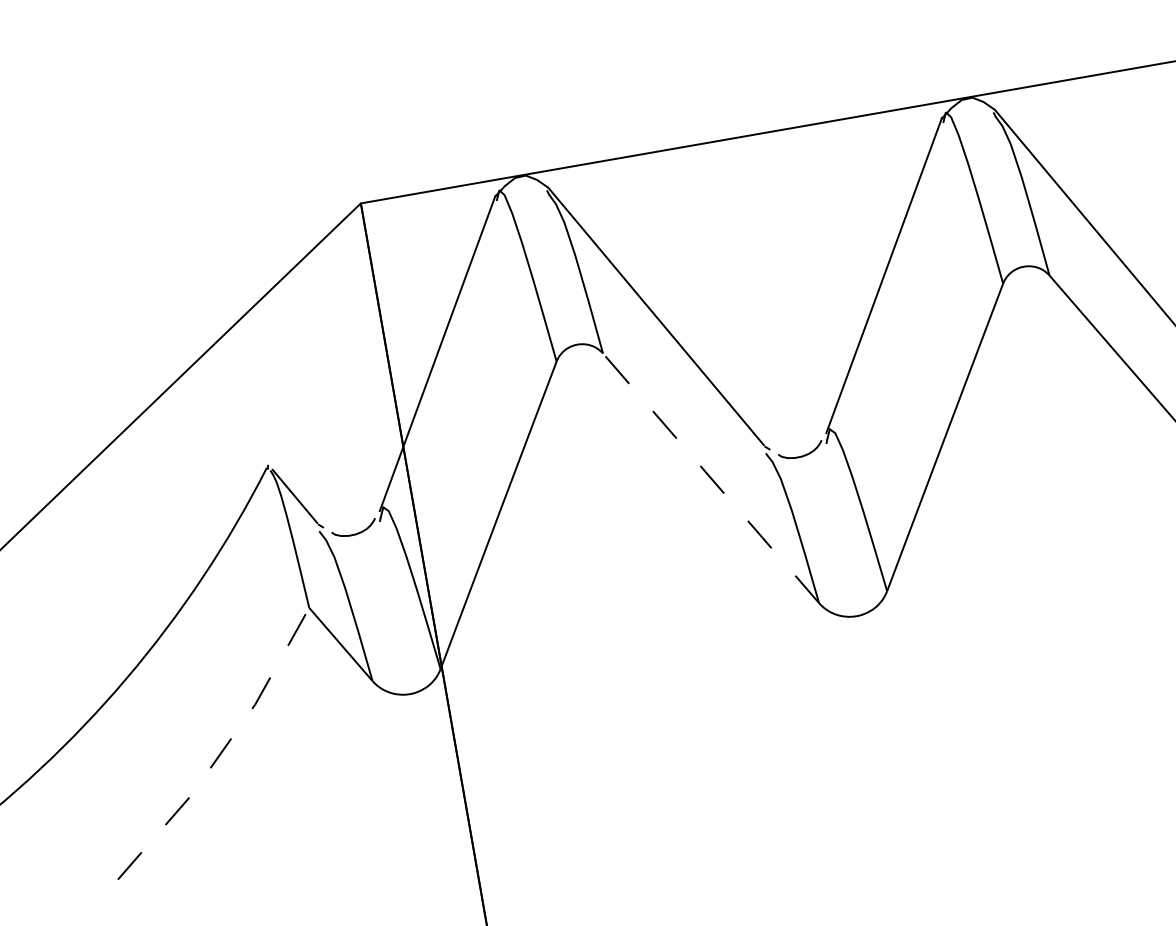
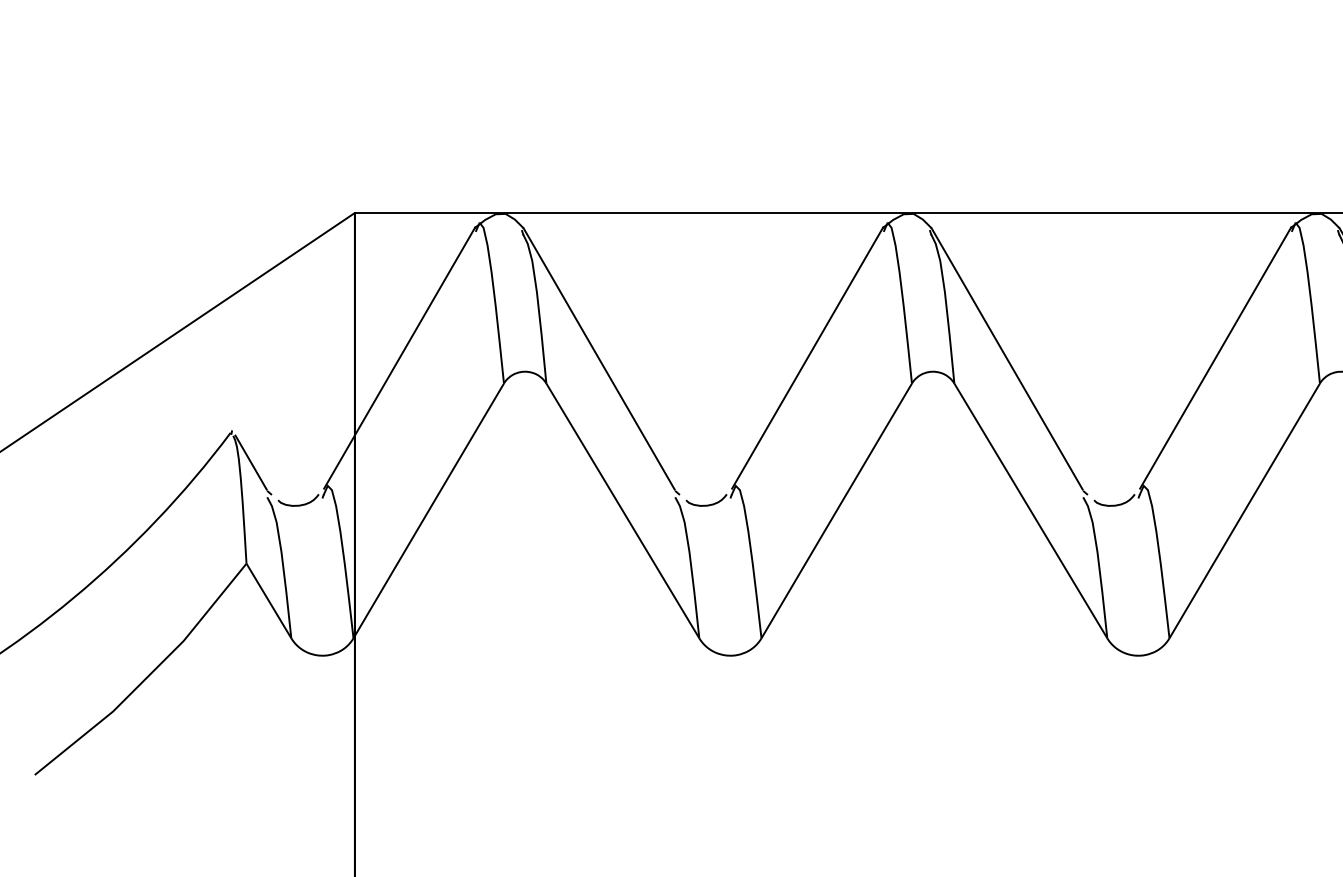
line: (710, 477) -> (622, 510), dashed -> solid
line: (223, 750) -> (148, 676), dashed -> solid

